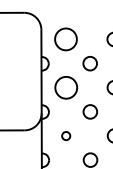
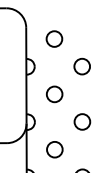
circle: (65, 39) -> (53, 38), size x0.62
circle: (65, 87) -> (53, 93), size x0.62
circle: (65, 135) -> (53, 149), size x1.67

